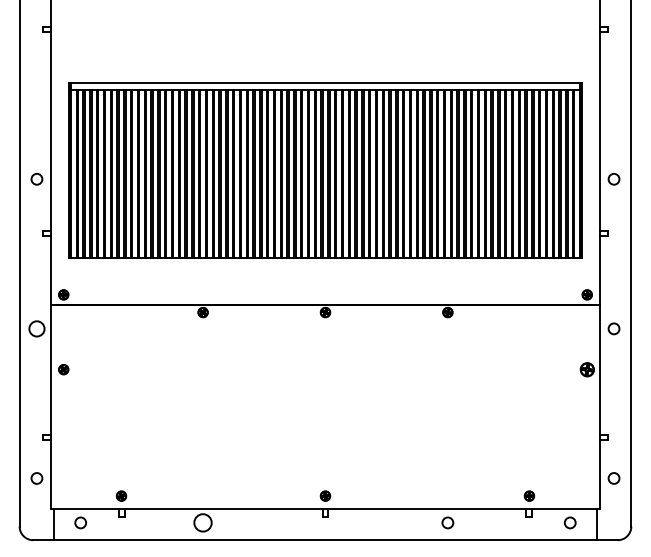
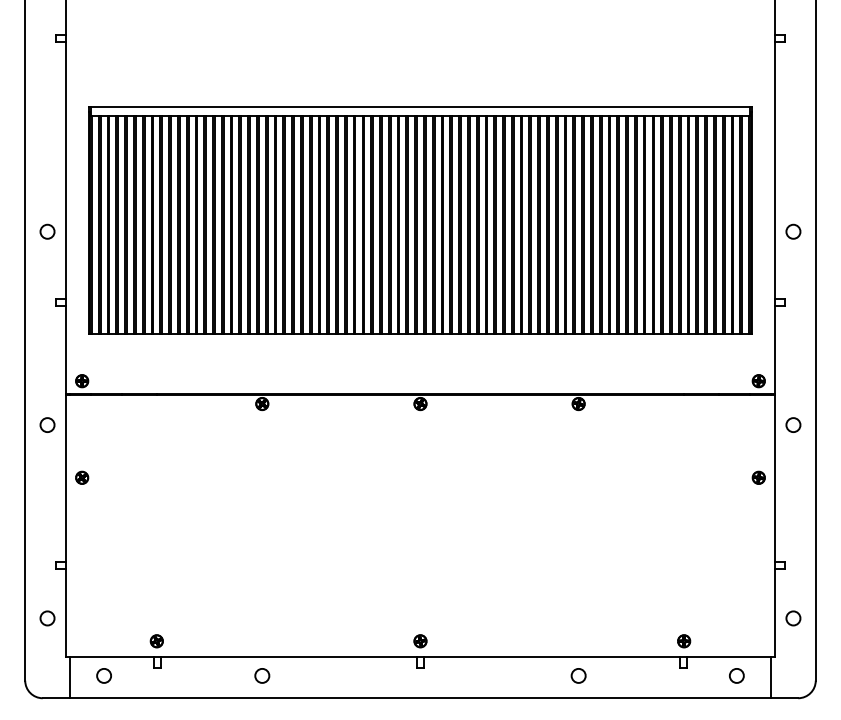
circle: (36, 328) -> (47, 424), size x0.71
part: (587, 369) -> (758, 477), size x0.71
circle: (203, 522) -> (262, 675), size x0.62

